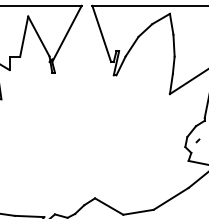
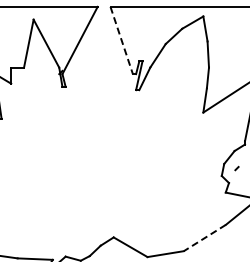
line: (101, 33) -> (121, 40), solid -> dashed
line: (170, 199) -> (204, 238), solid -> dashed

